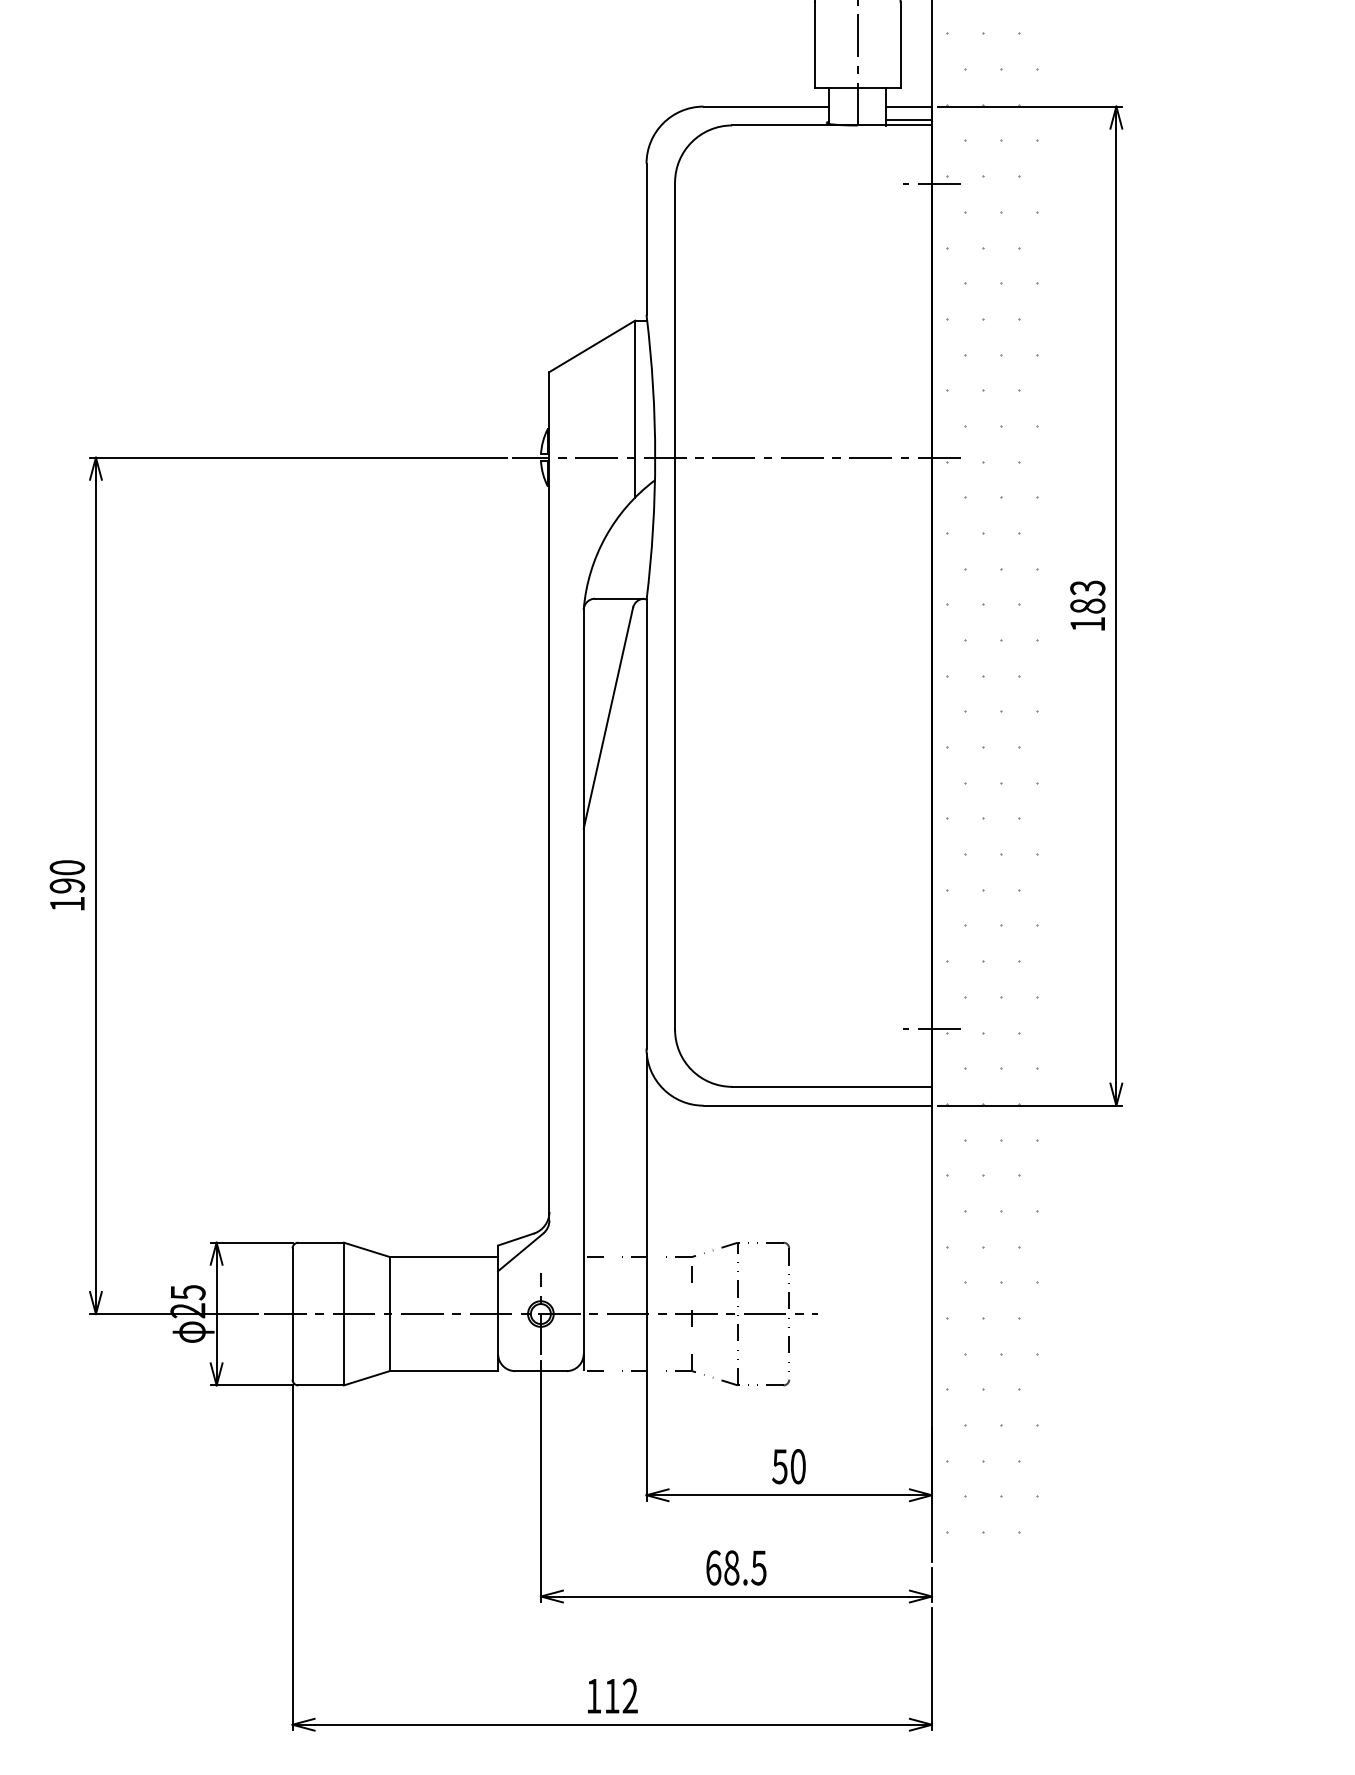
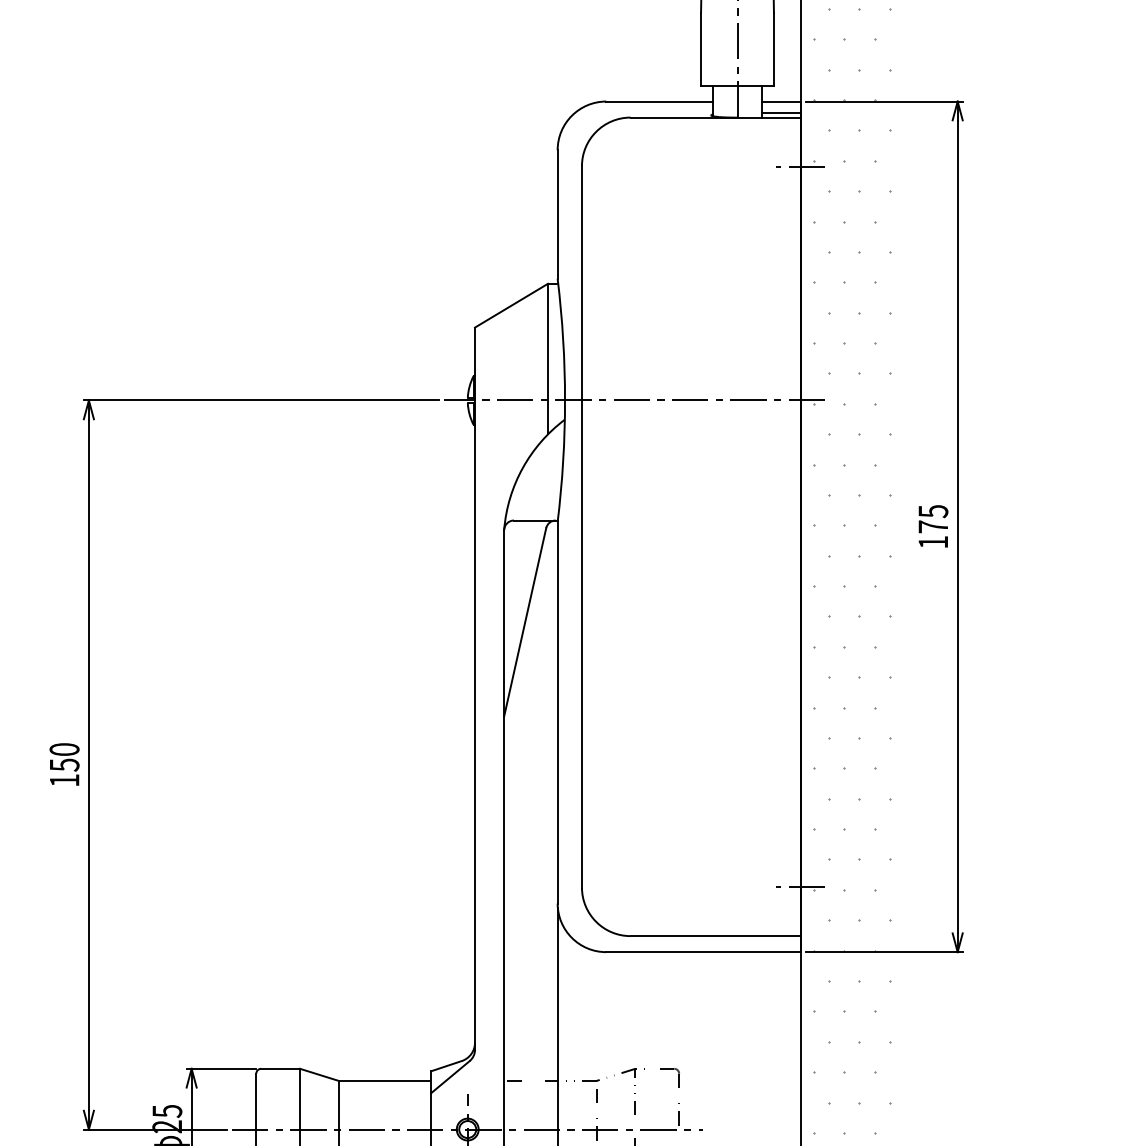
text: (1087, 596) -> (933, 518), 183 -> 175
text: (66, 885) -> (63, 764), 190 -> 150

